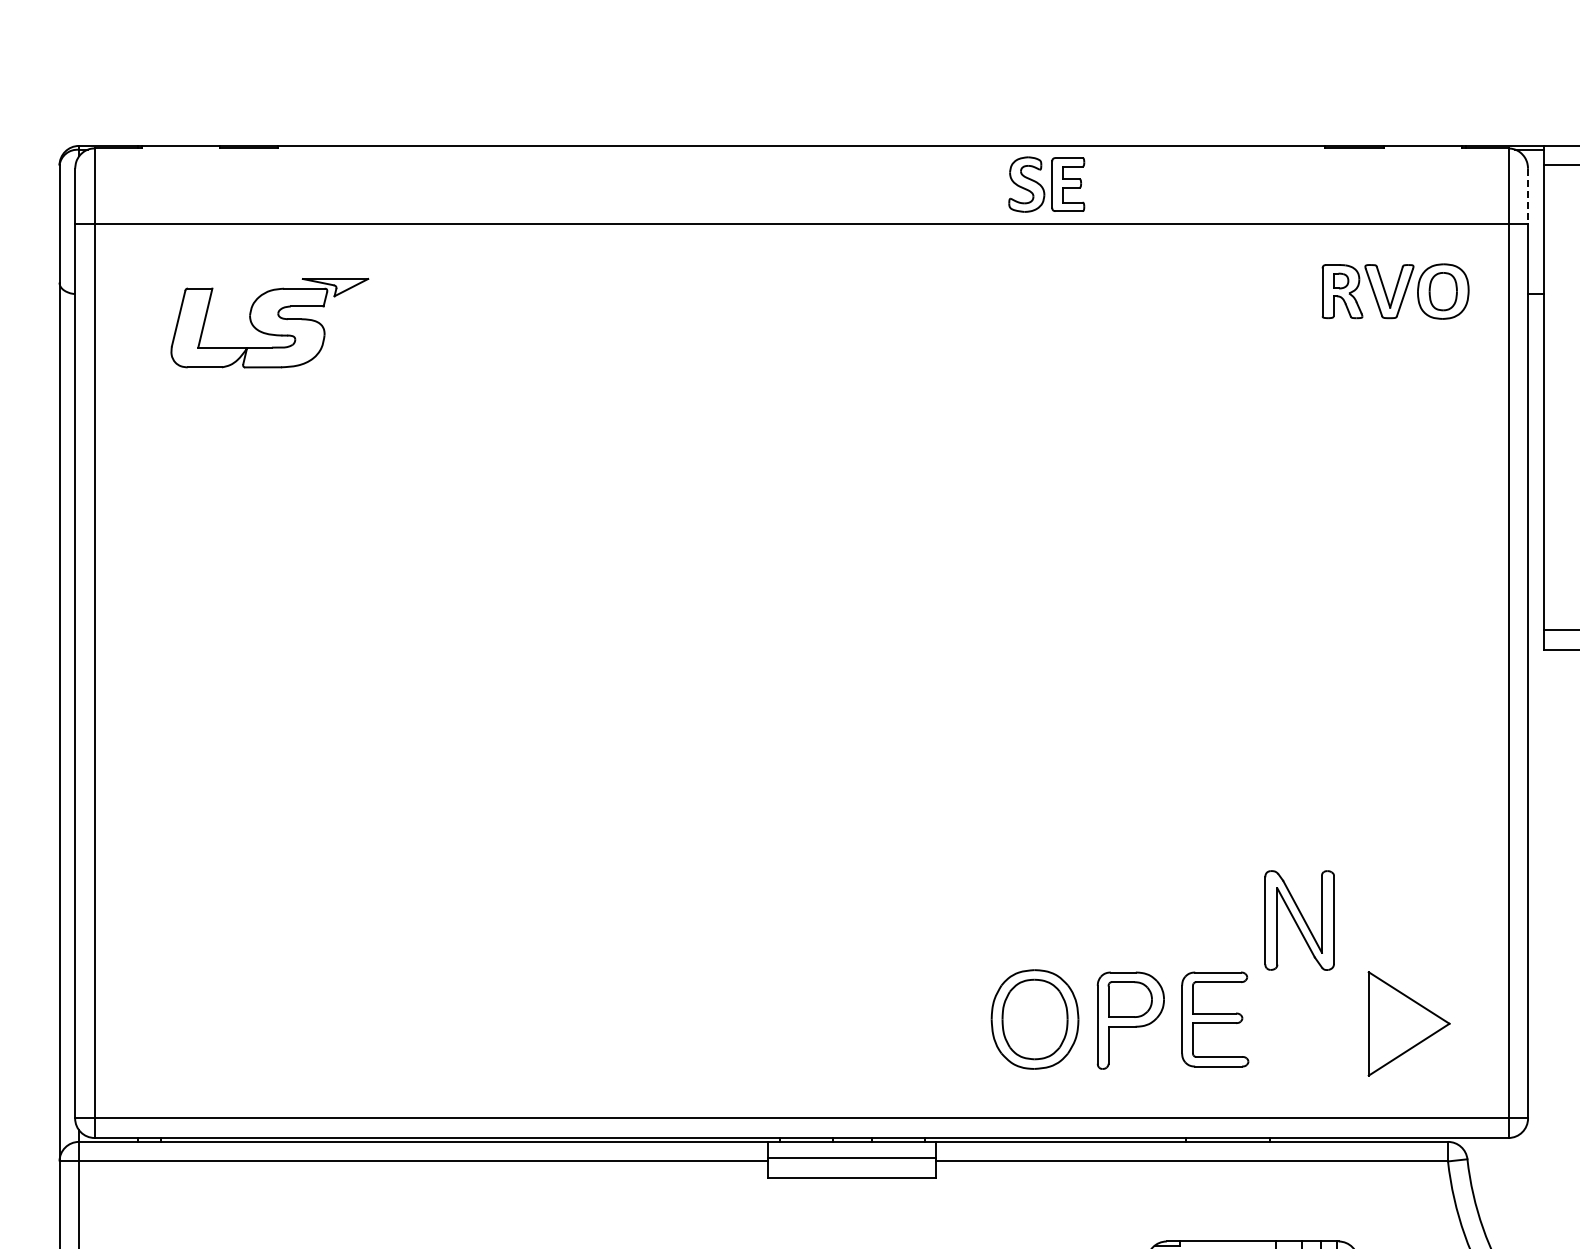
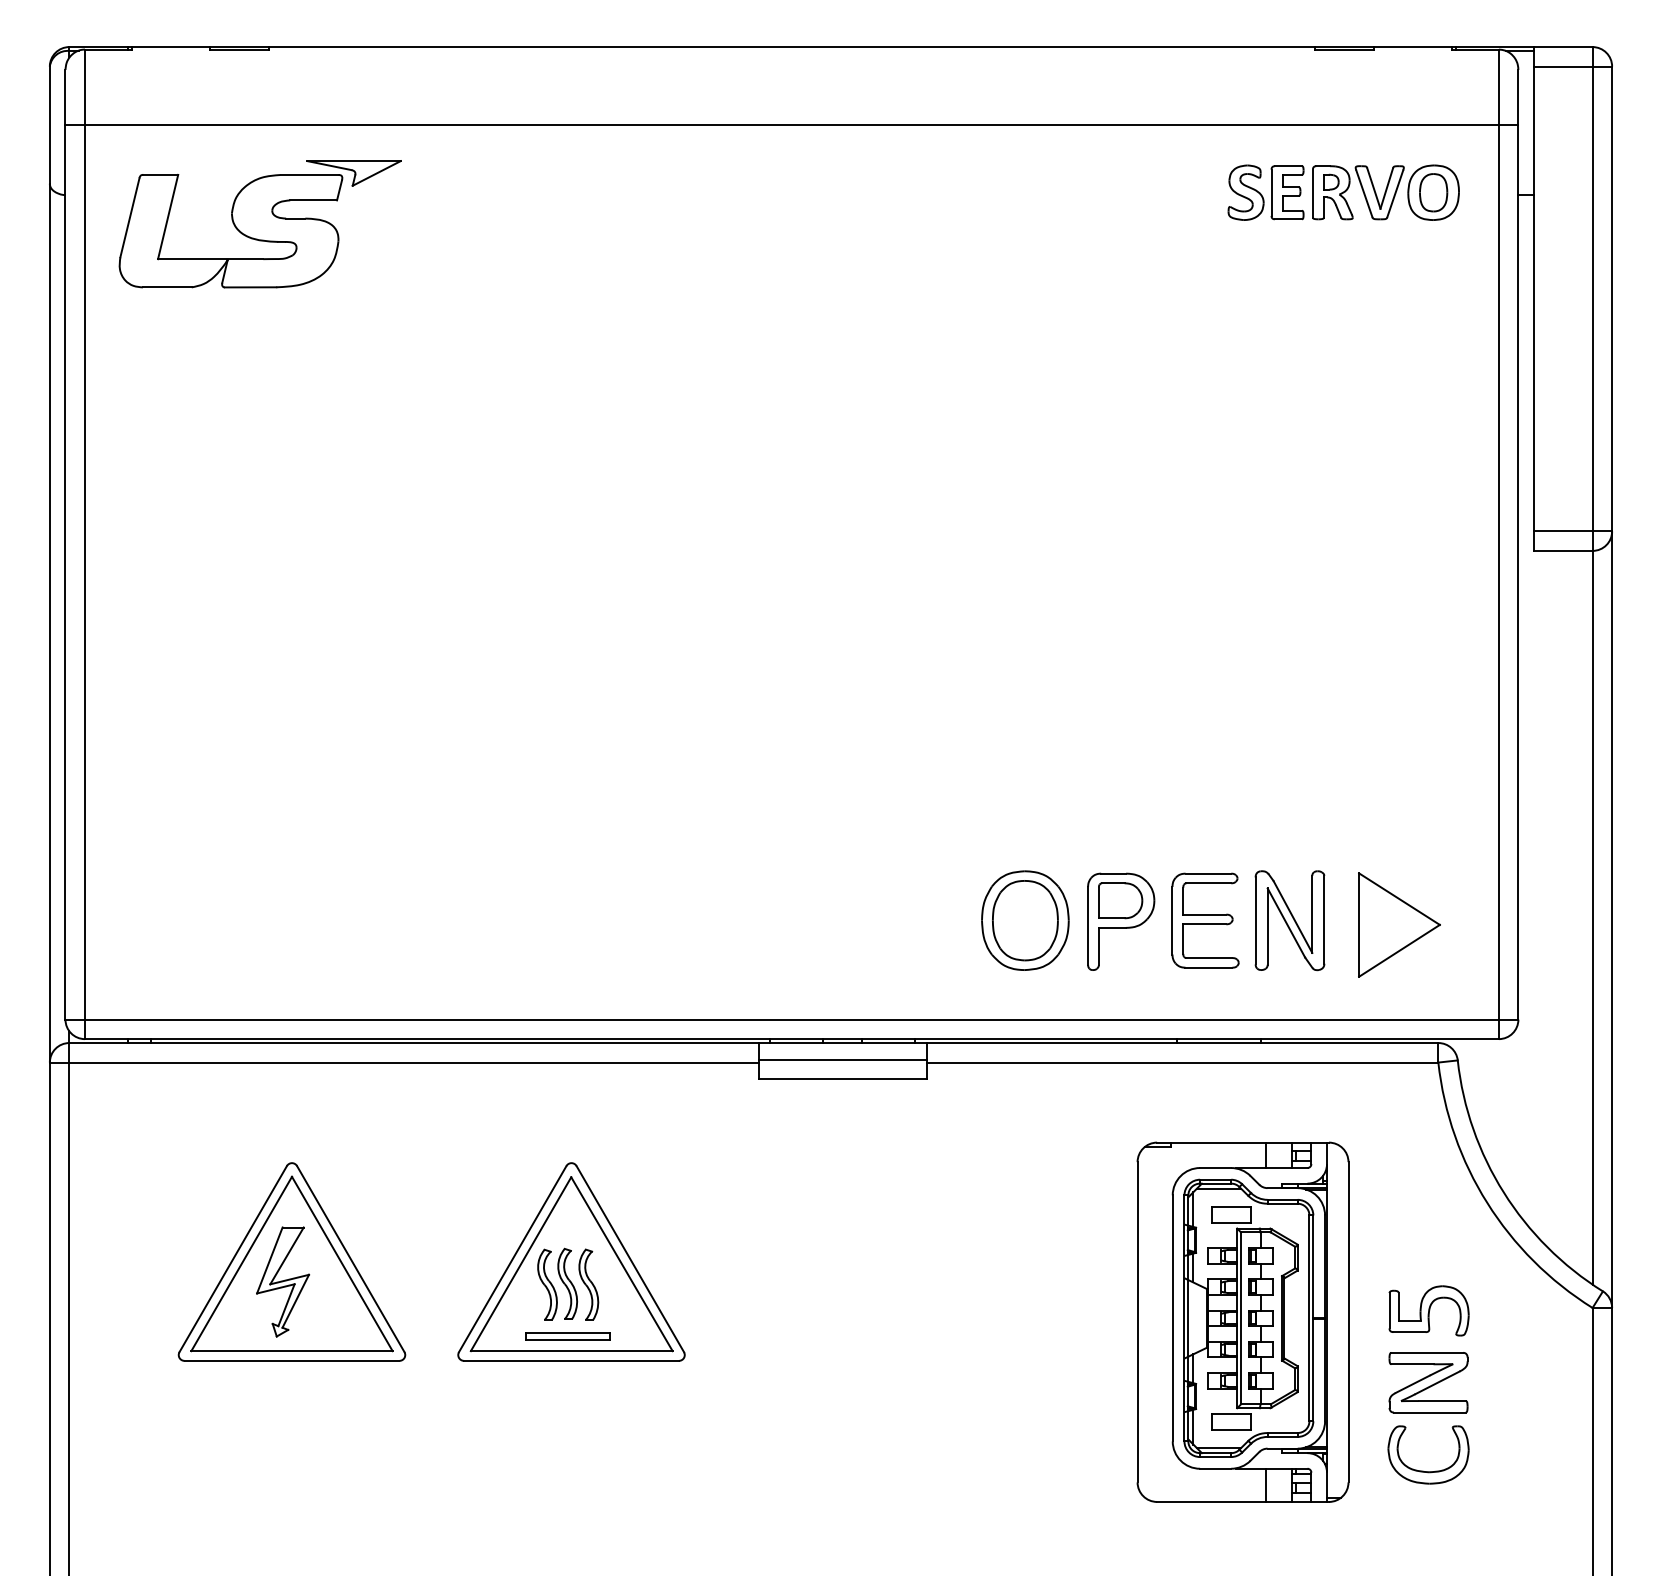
part: (1046, 184) -> (1265, 192), moved
line: (1528, 196) -> (1518, 97), dashed -> solid
part: (269, 323) -> (259, 224), size x1.43
part: (1299, 920) -> (1289, 920), moved

